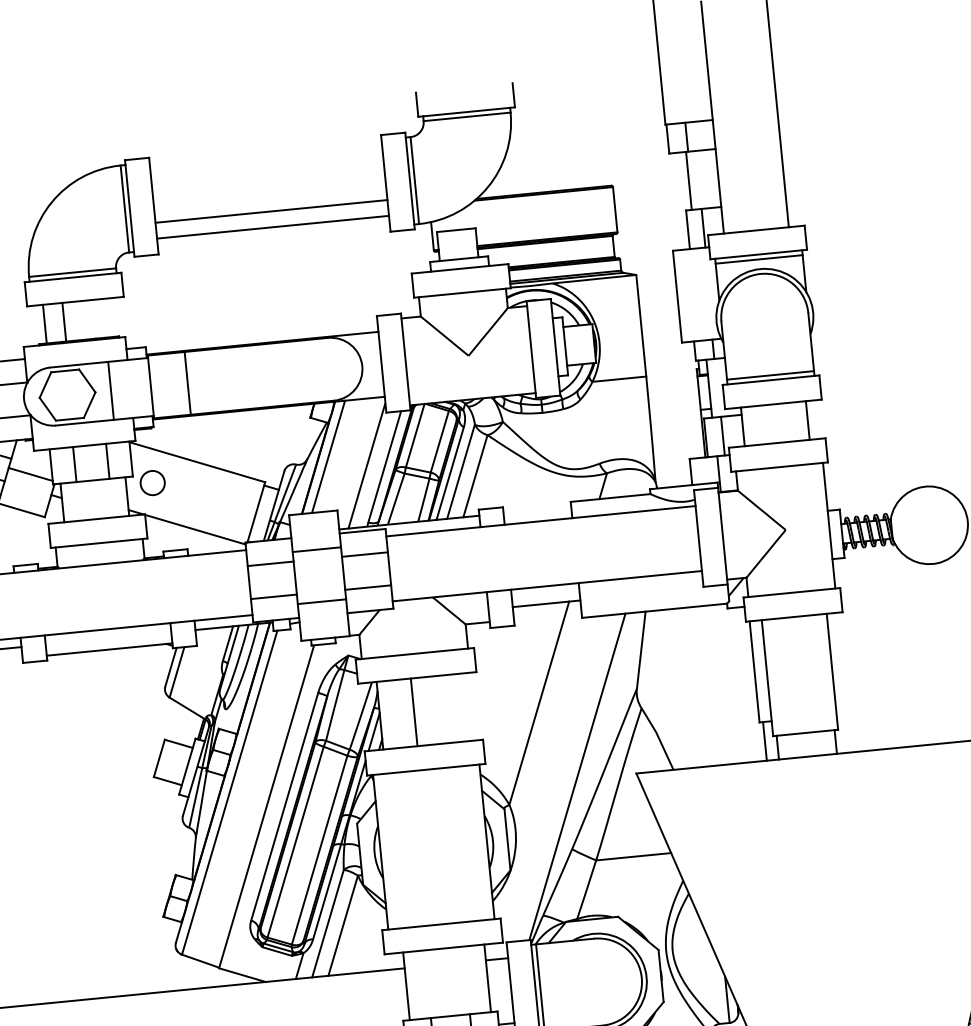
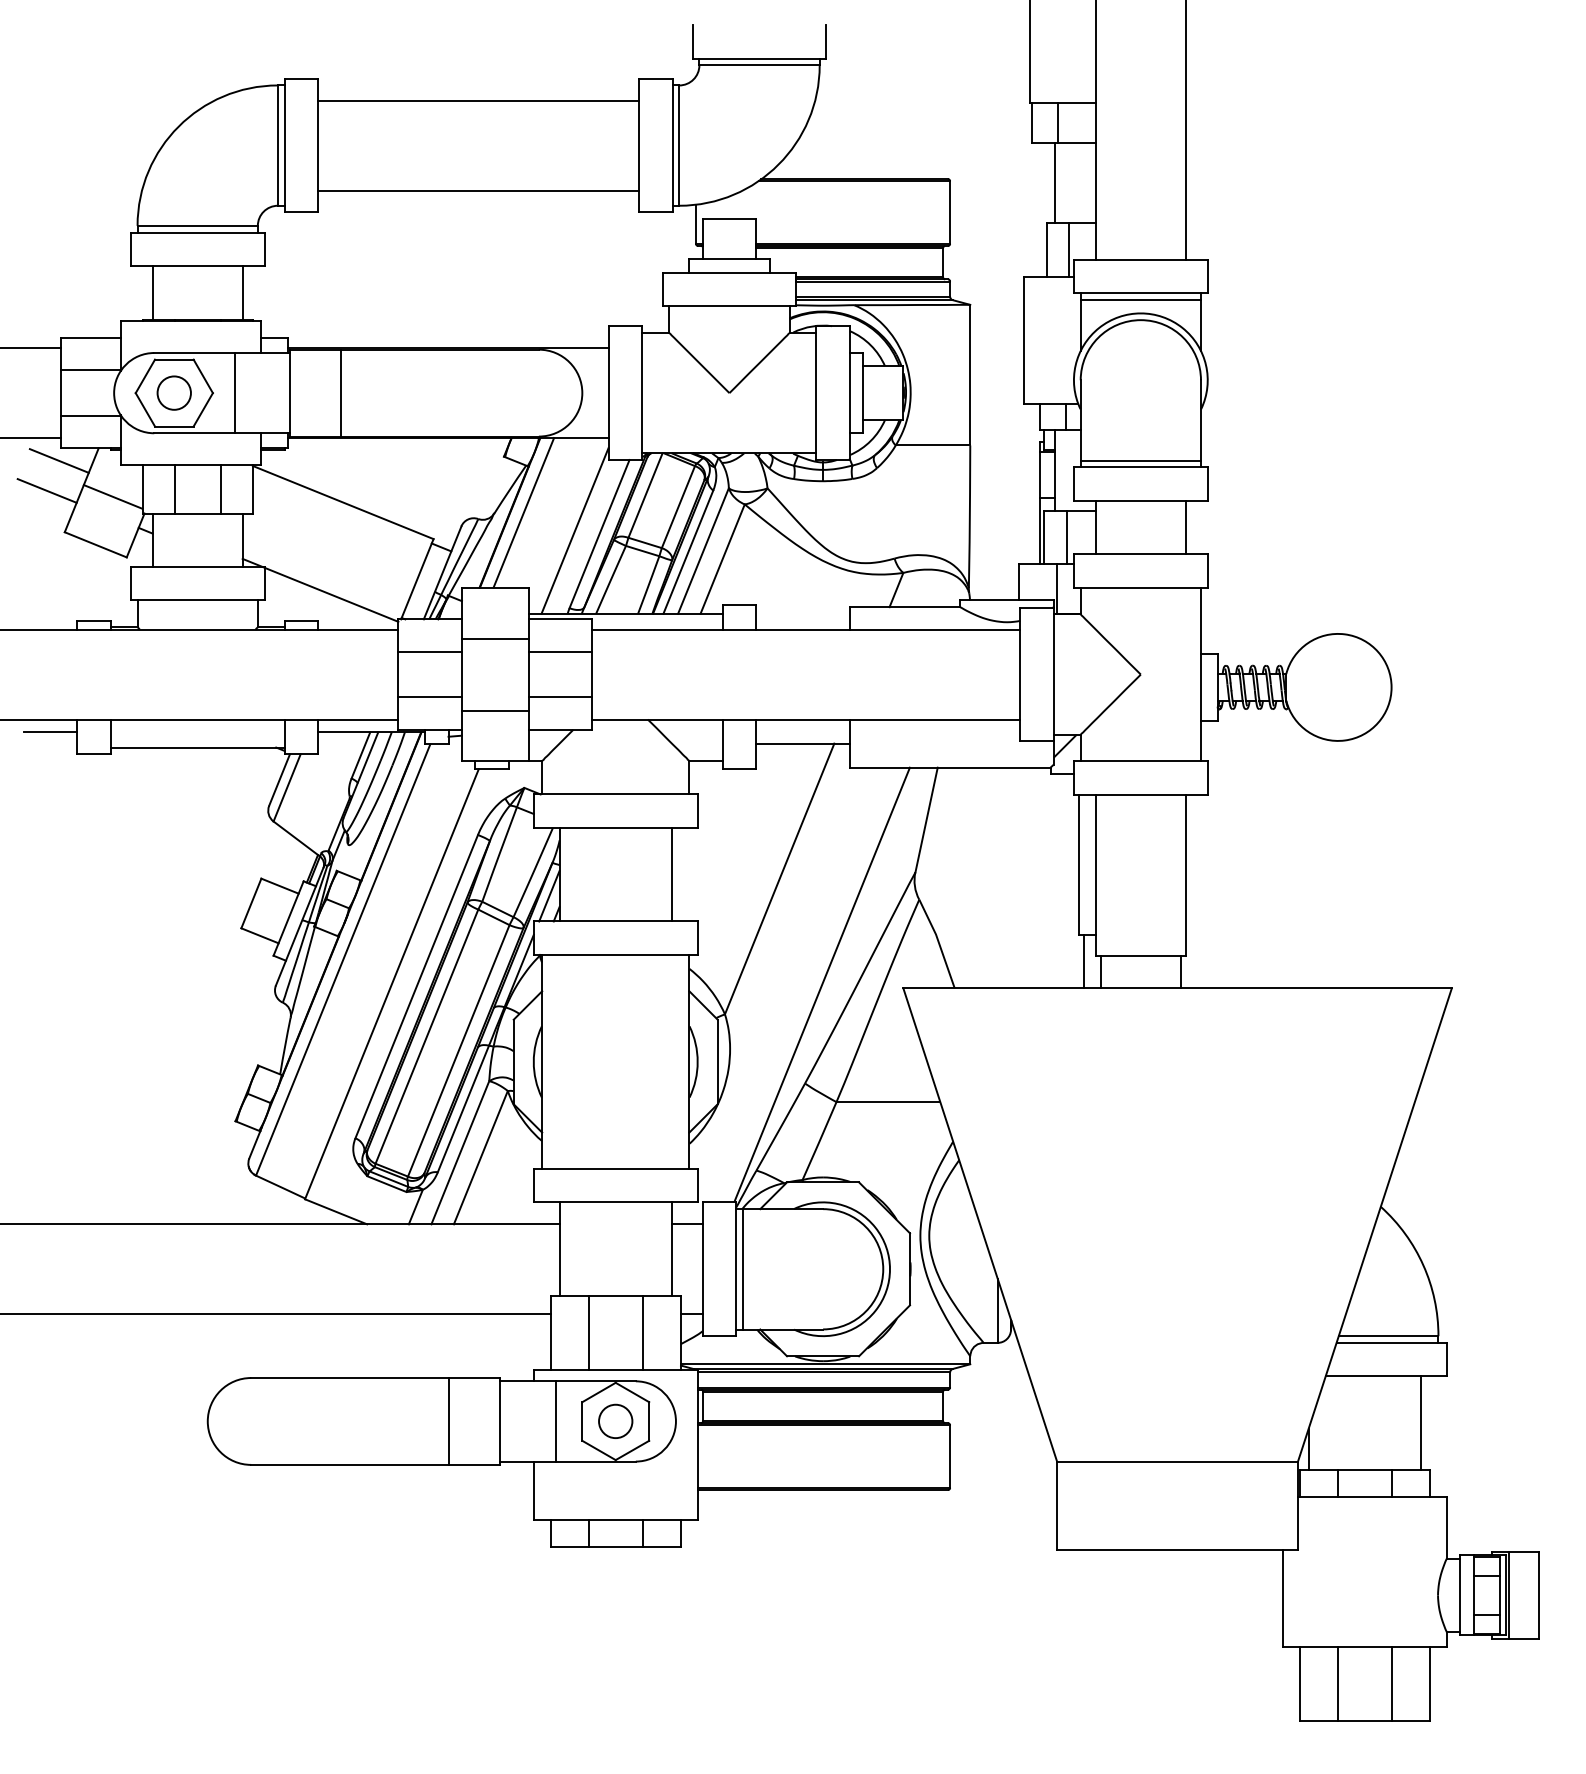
line: (271, 211) -> (478, 100), moved
line: (64, 322) -> (242, 292), moved
circle: (152, 482) -> (173, 392), moved
line: (413, 712) -> (671, 874), moved

